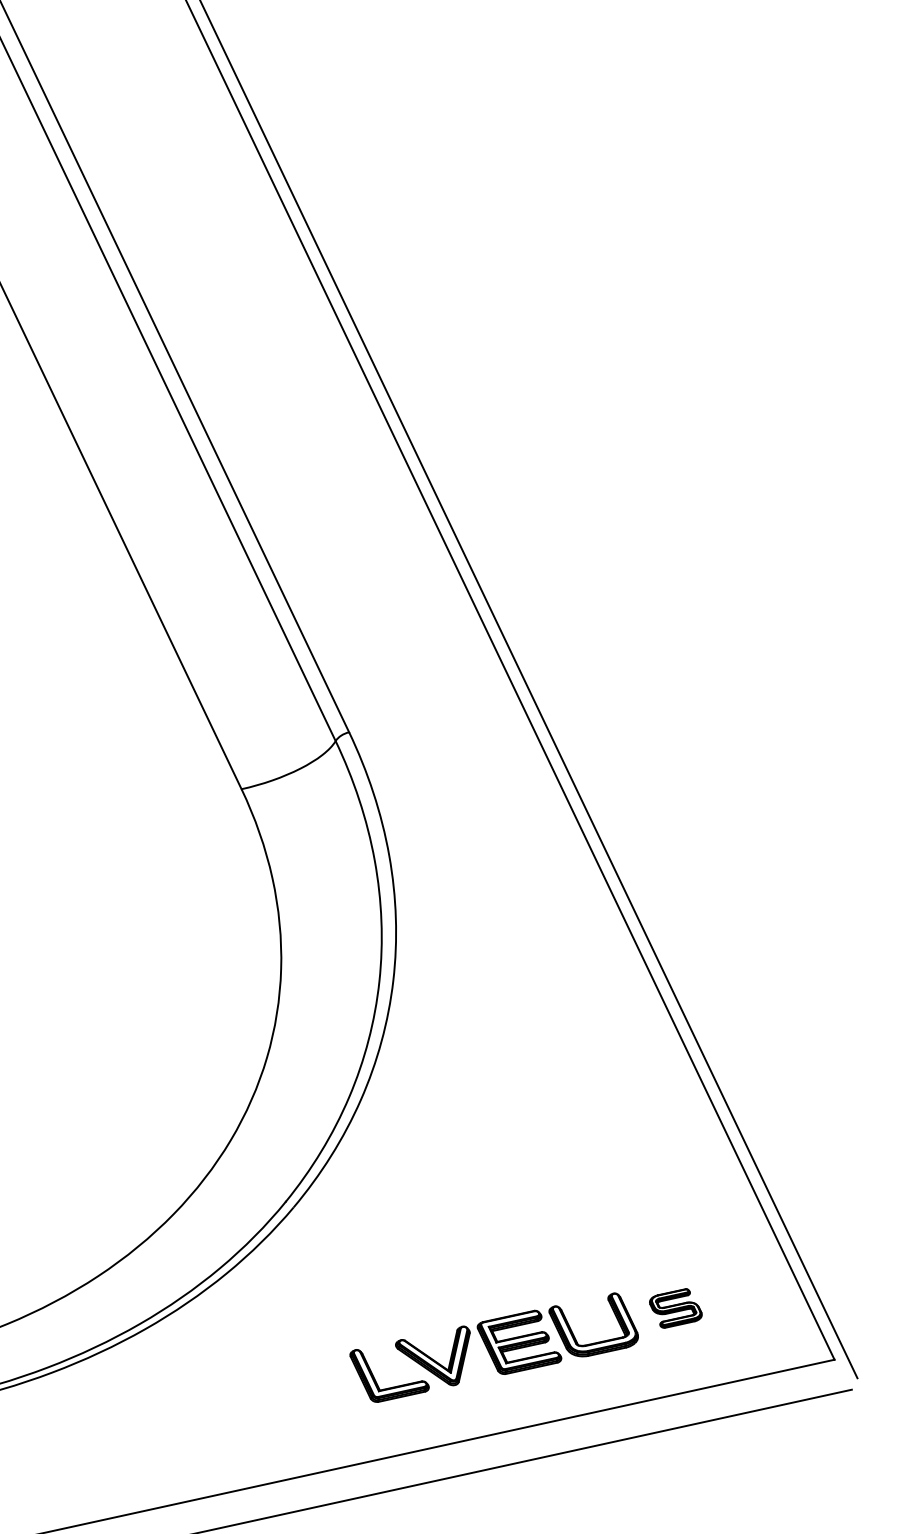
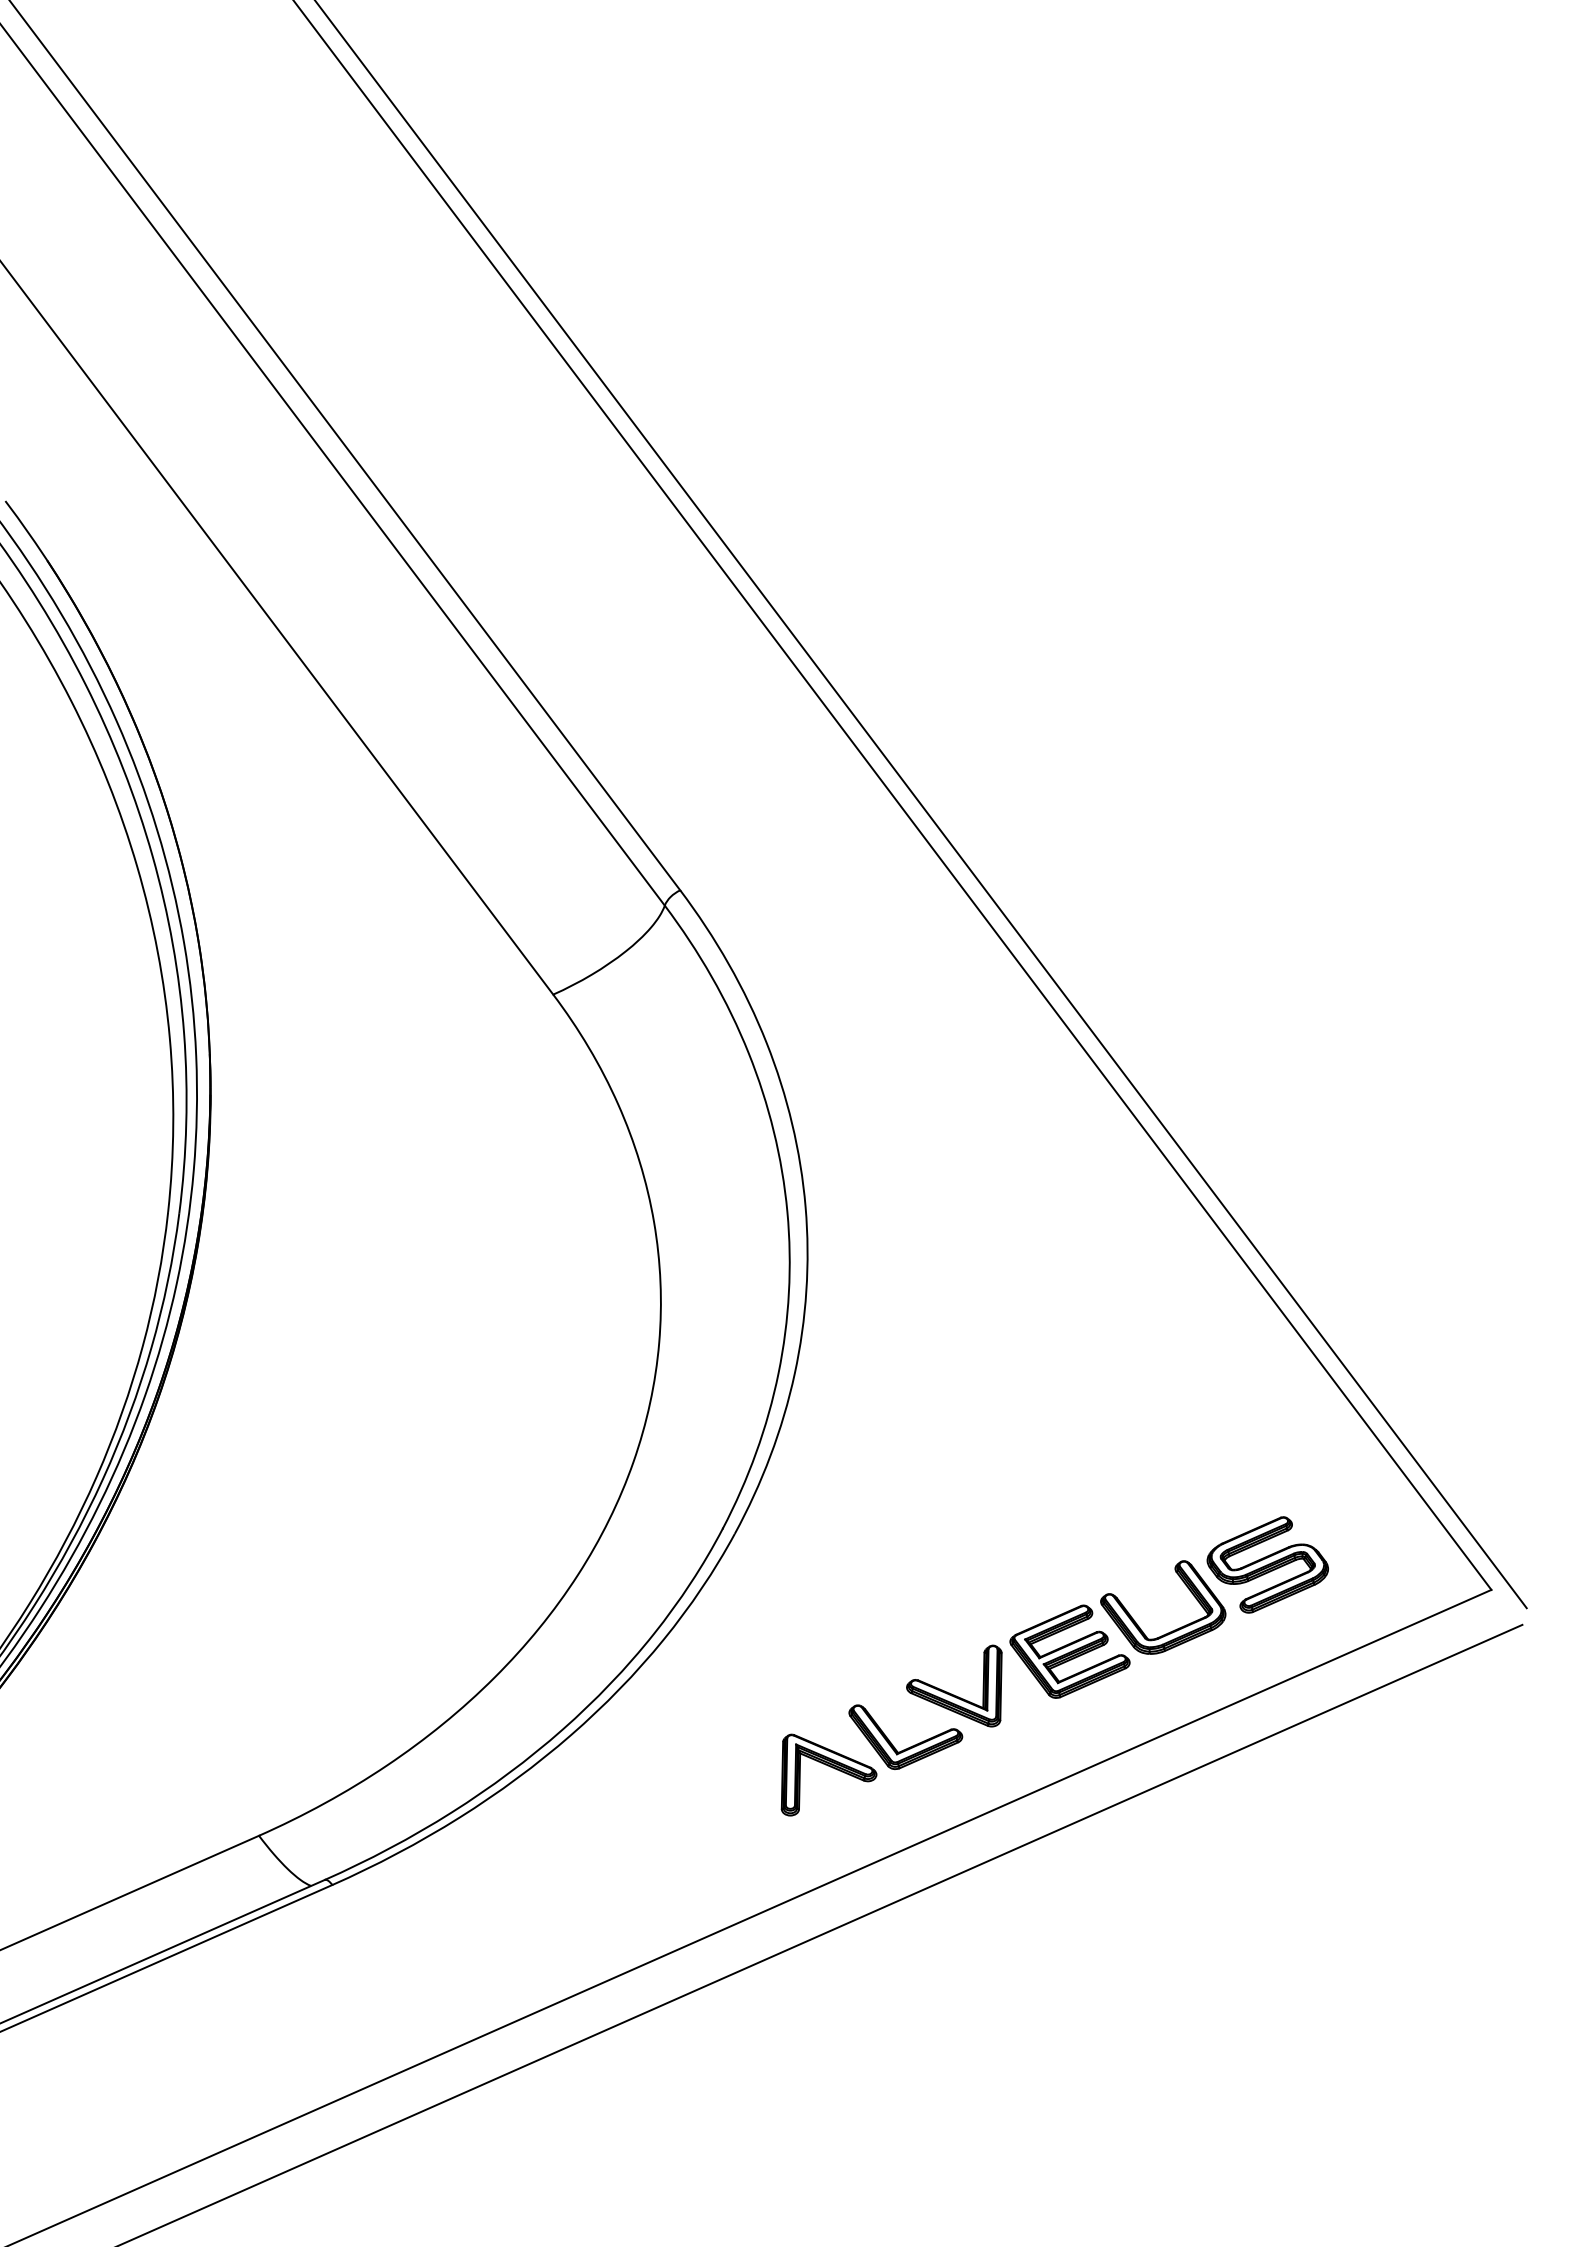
part: (675, 1308) -> (1267, 1564), size x1.67
part: (329, 1392) -> (832, 1768), added

